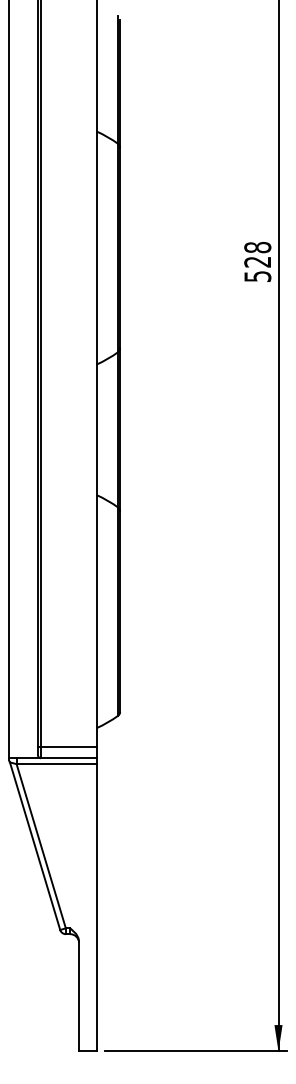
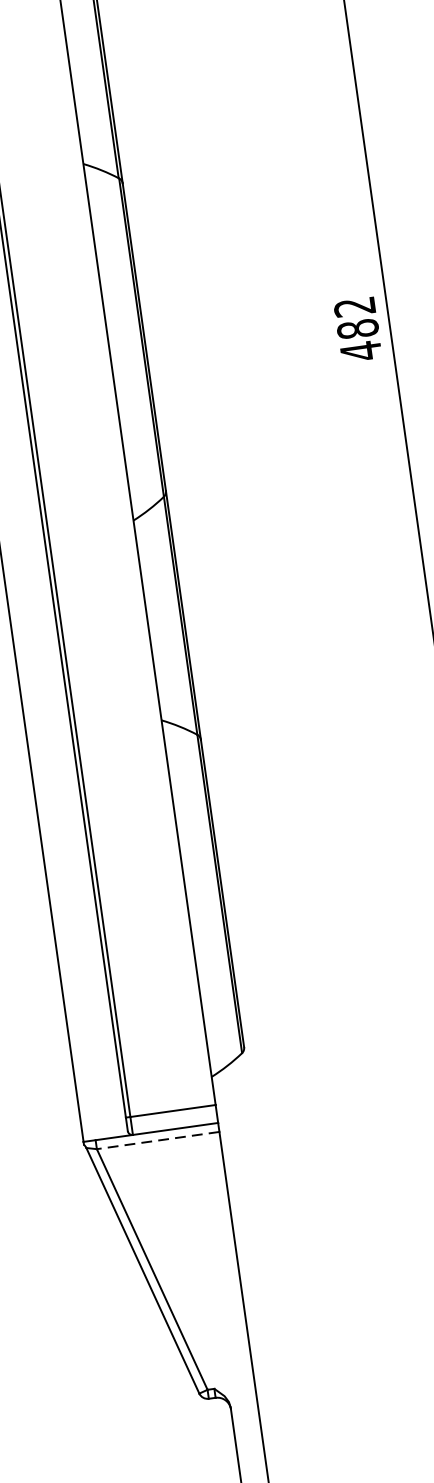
text: (257, 261) -> (357, 328), 528 -> 482
line: (56, 764) -> (158, 1141), solid -> dashed

